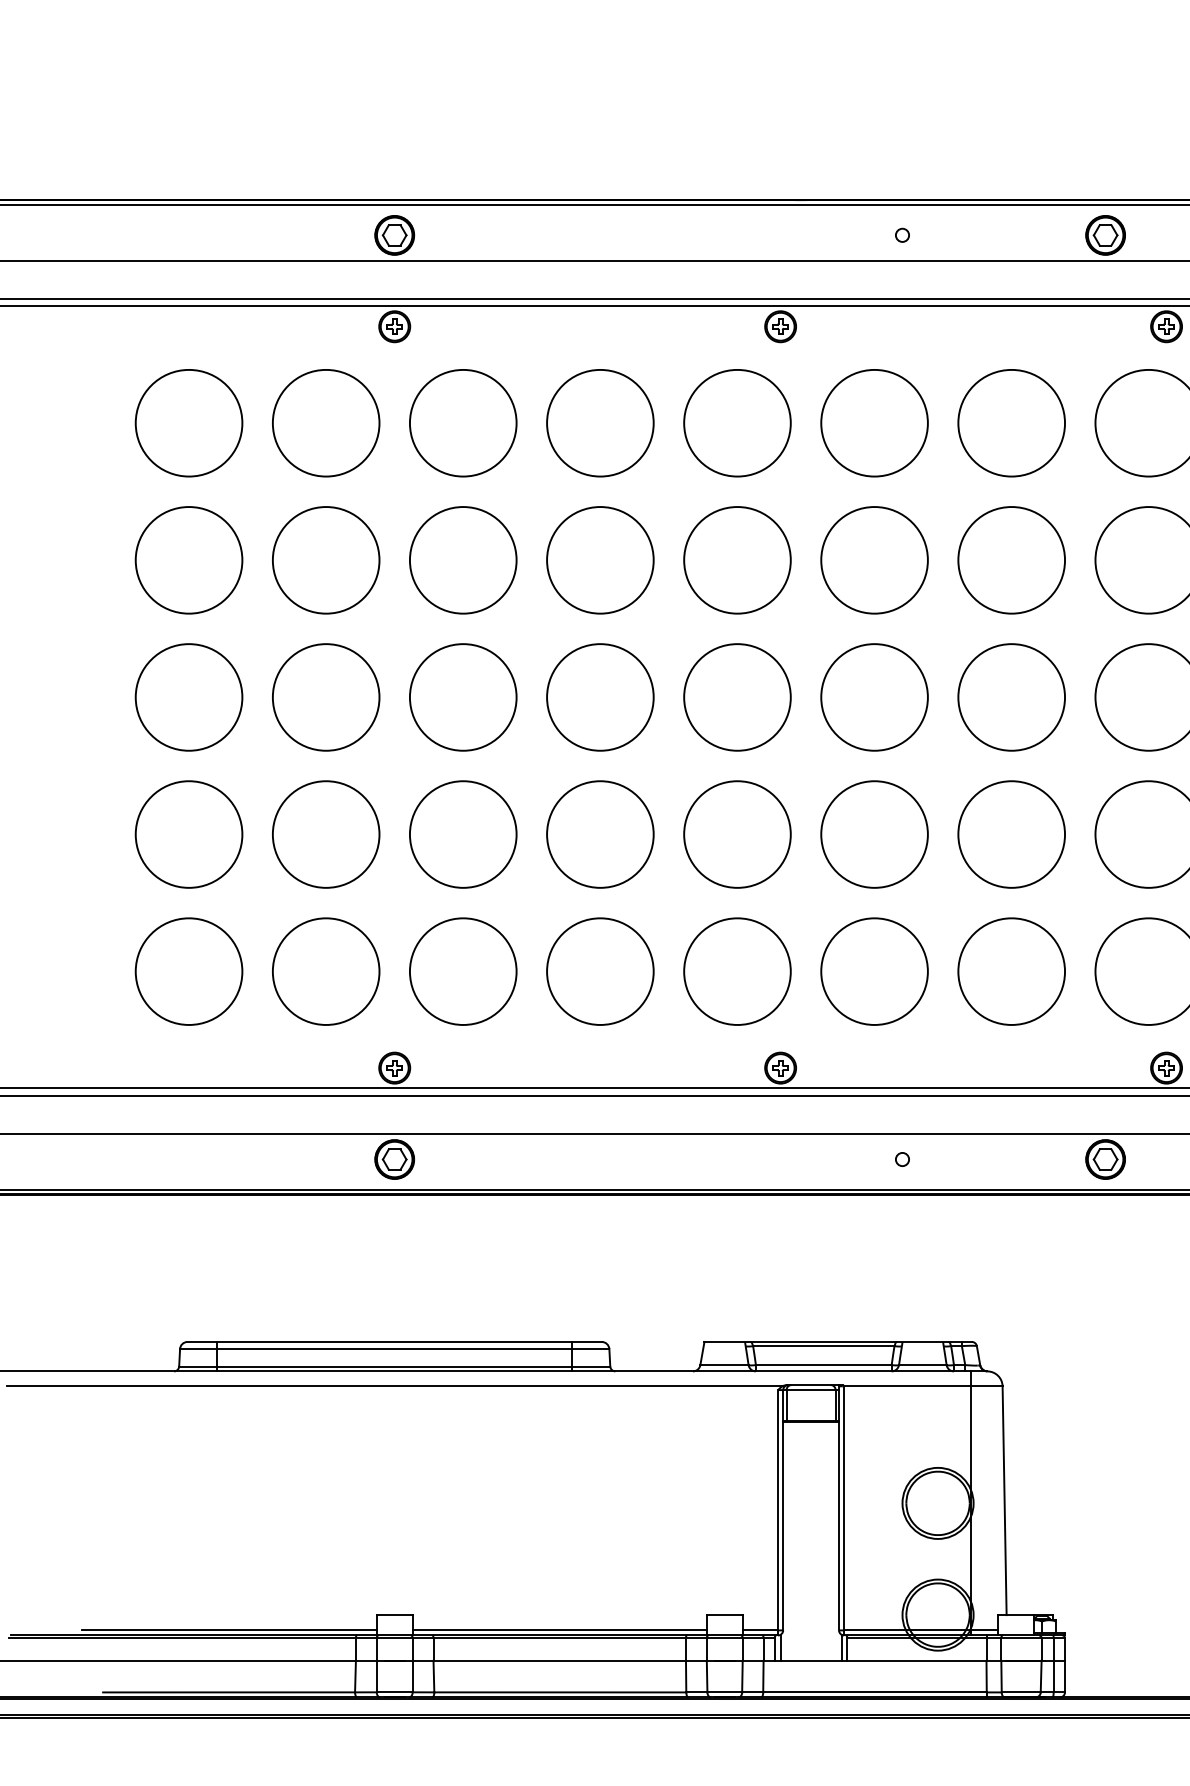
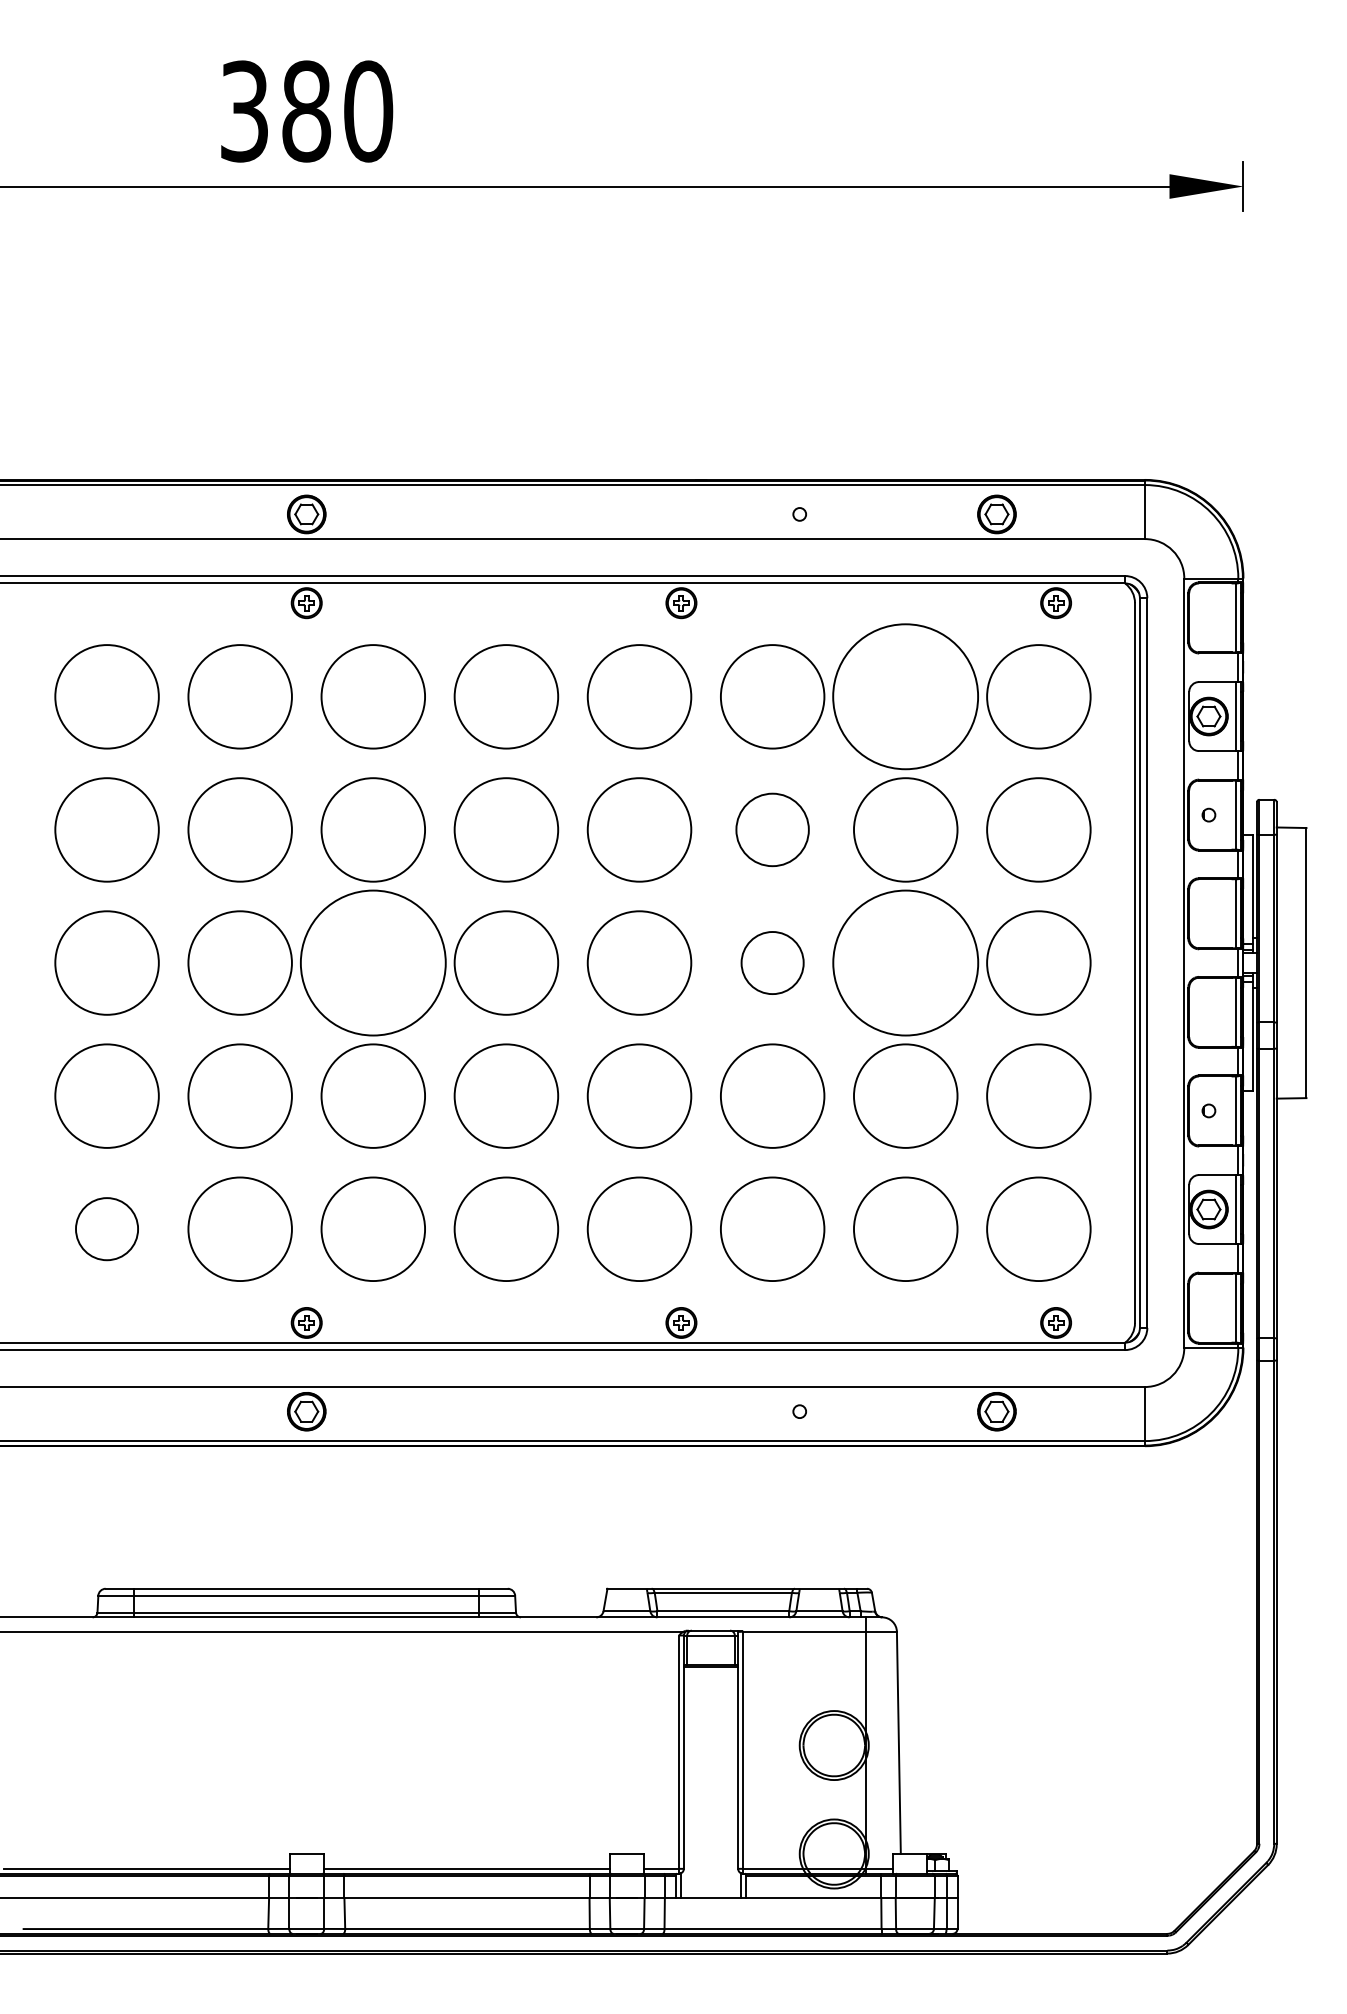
circle: (1011, 422) -> (905, 696), size x1.4
circle: (874, 559) -> (772, 829), size x0.7
circle: (463, 696) -> (373, 962), size x1.4
circle: (874, 696) -> (772, 962), size x0.6
circle: (1011, 696) -> (905, 962), size x1.4
circle: (188, 970) -> (106, 1228), size x0.6

